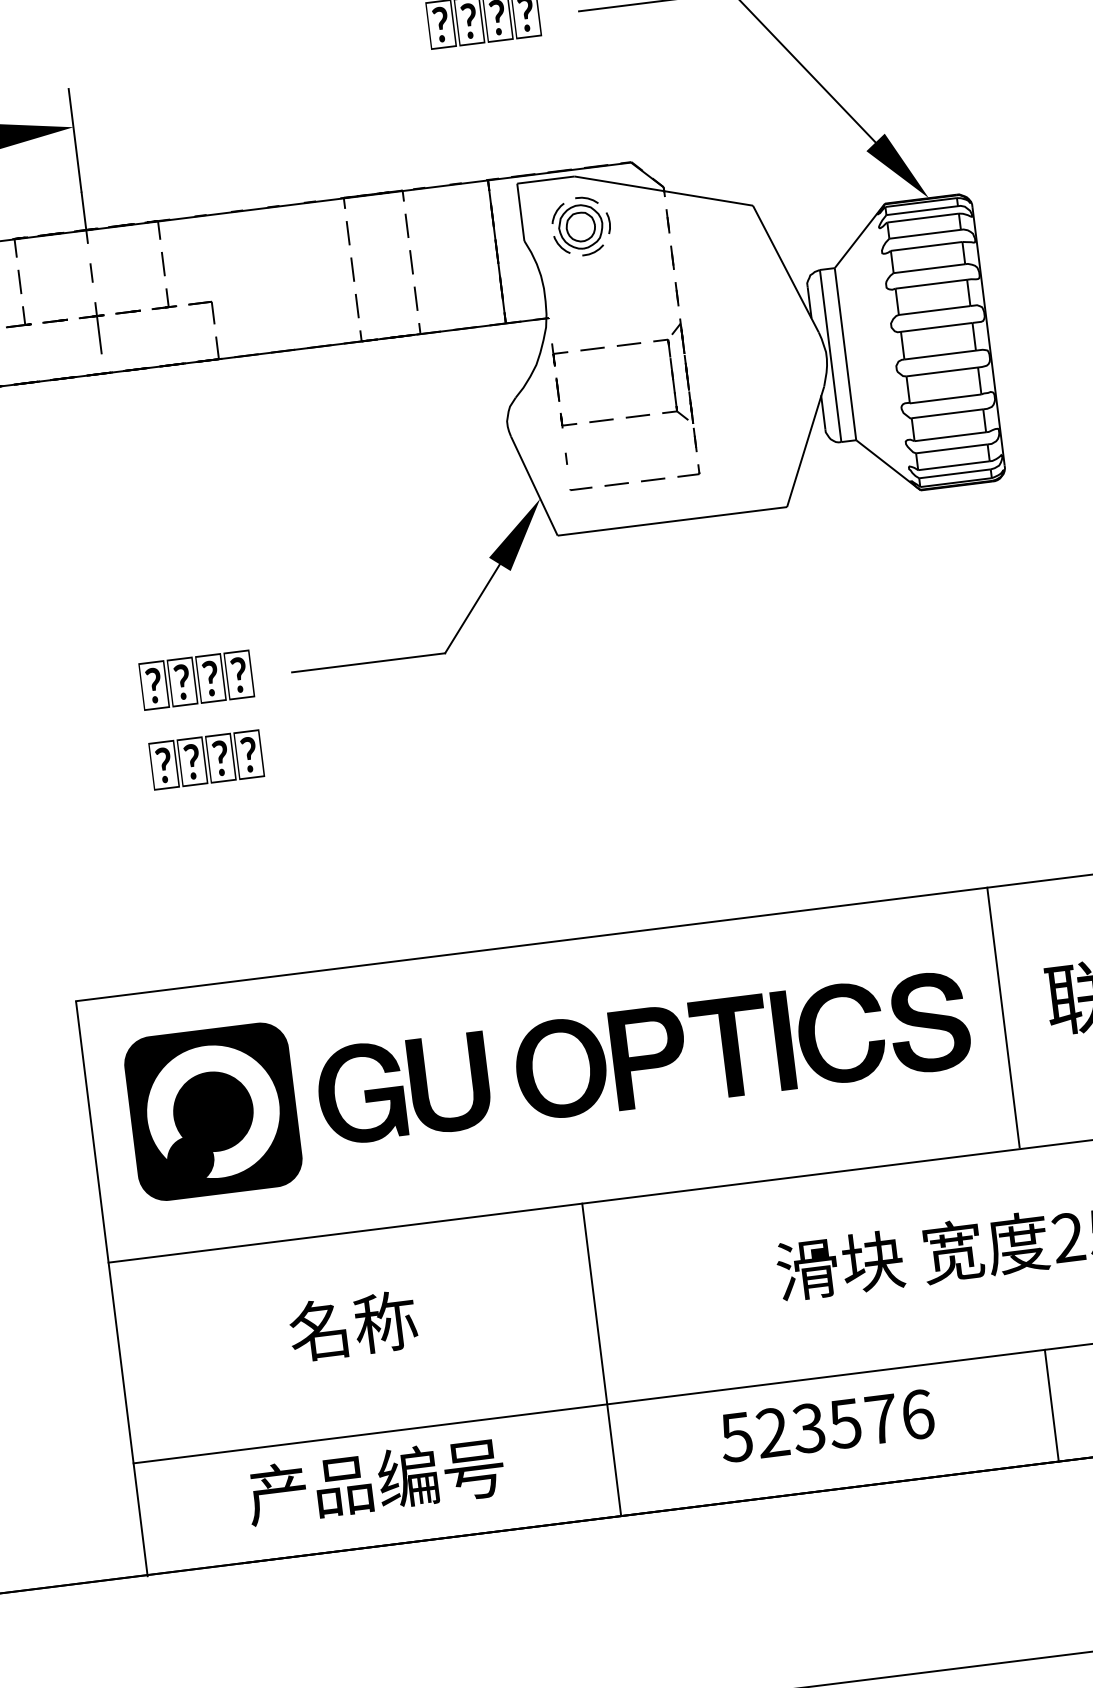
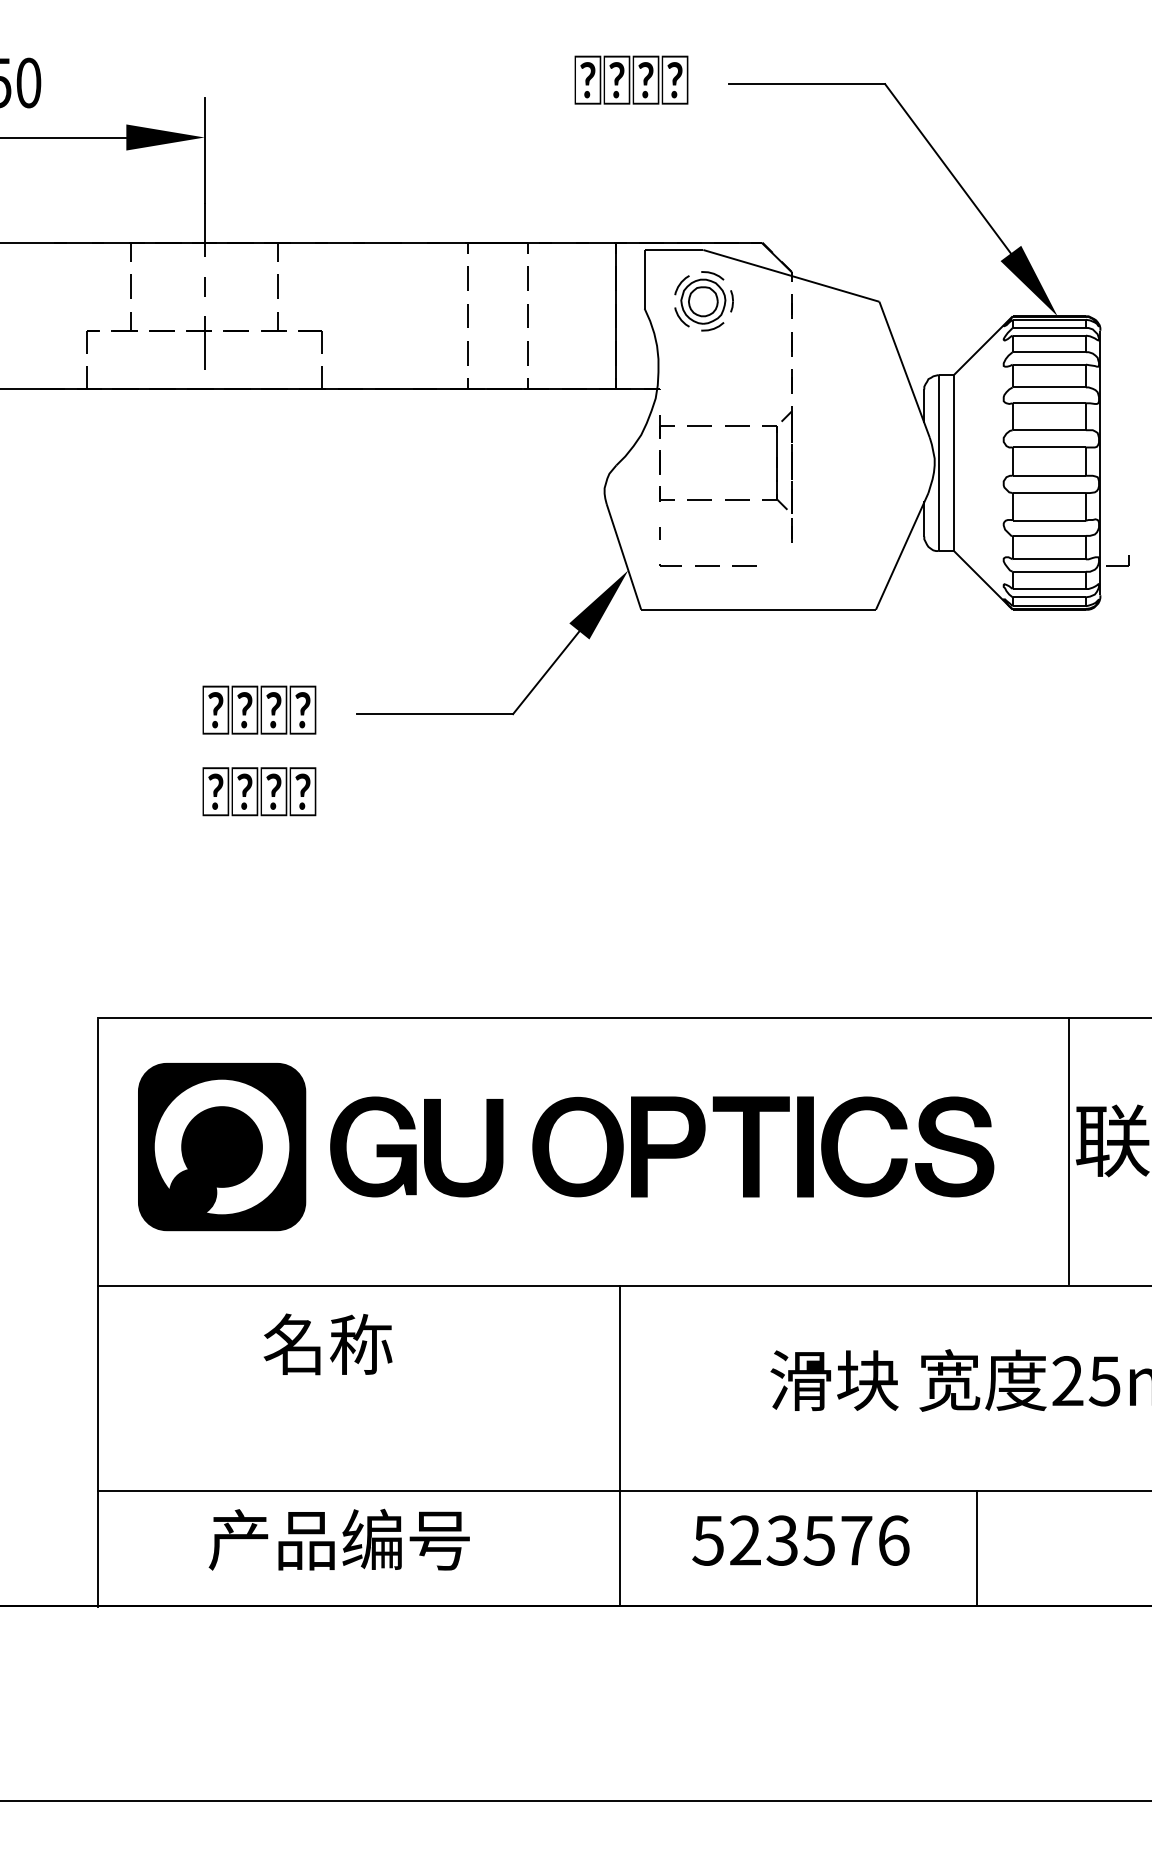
part: (687, 470) -> (1117, 560), moved
line: (1002, 1016) -> (1068, 1150), moved
text: (352, 1326) -> (327, 1344), moved
line: (602, 1359) -> (620, 1445), moved
line: (1051, 1405) -> (976, 1548), moved

